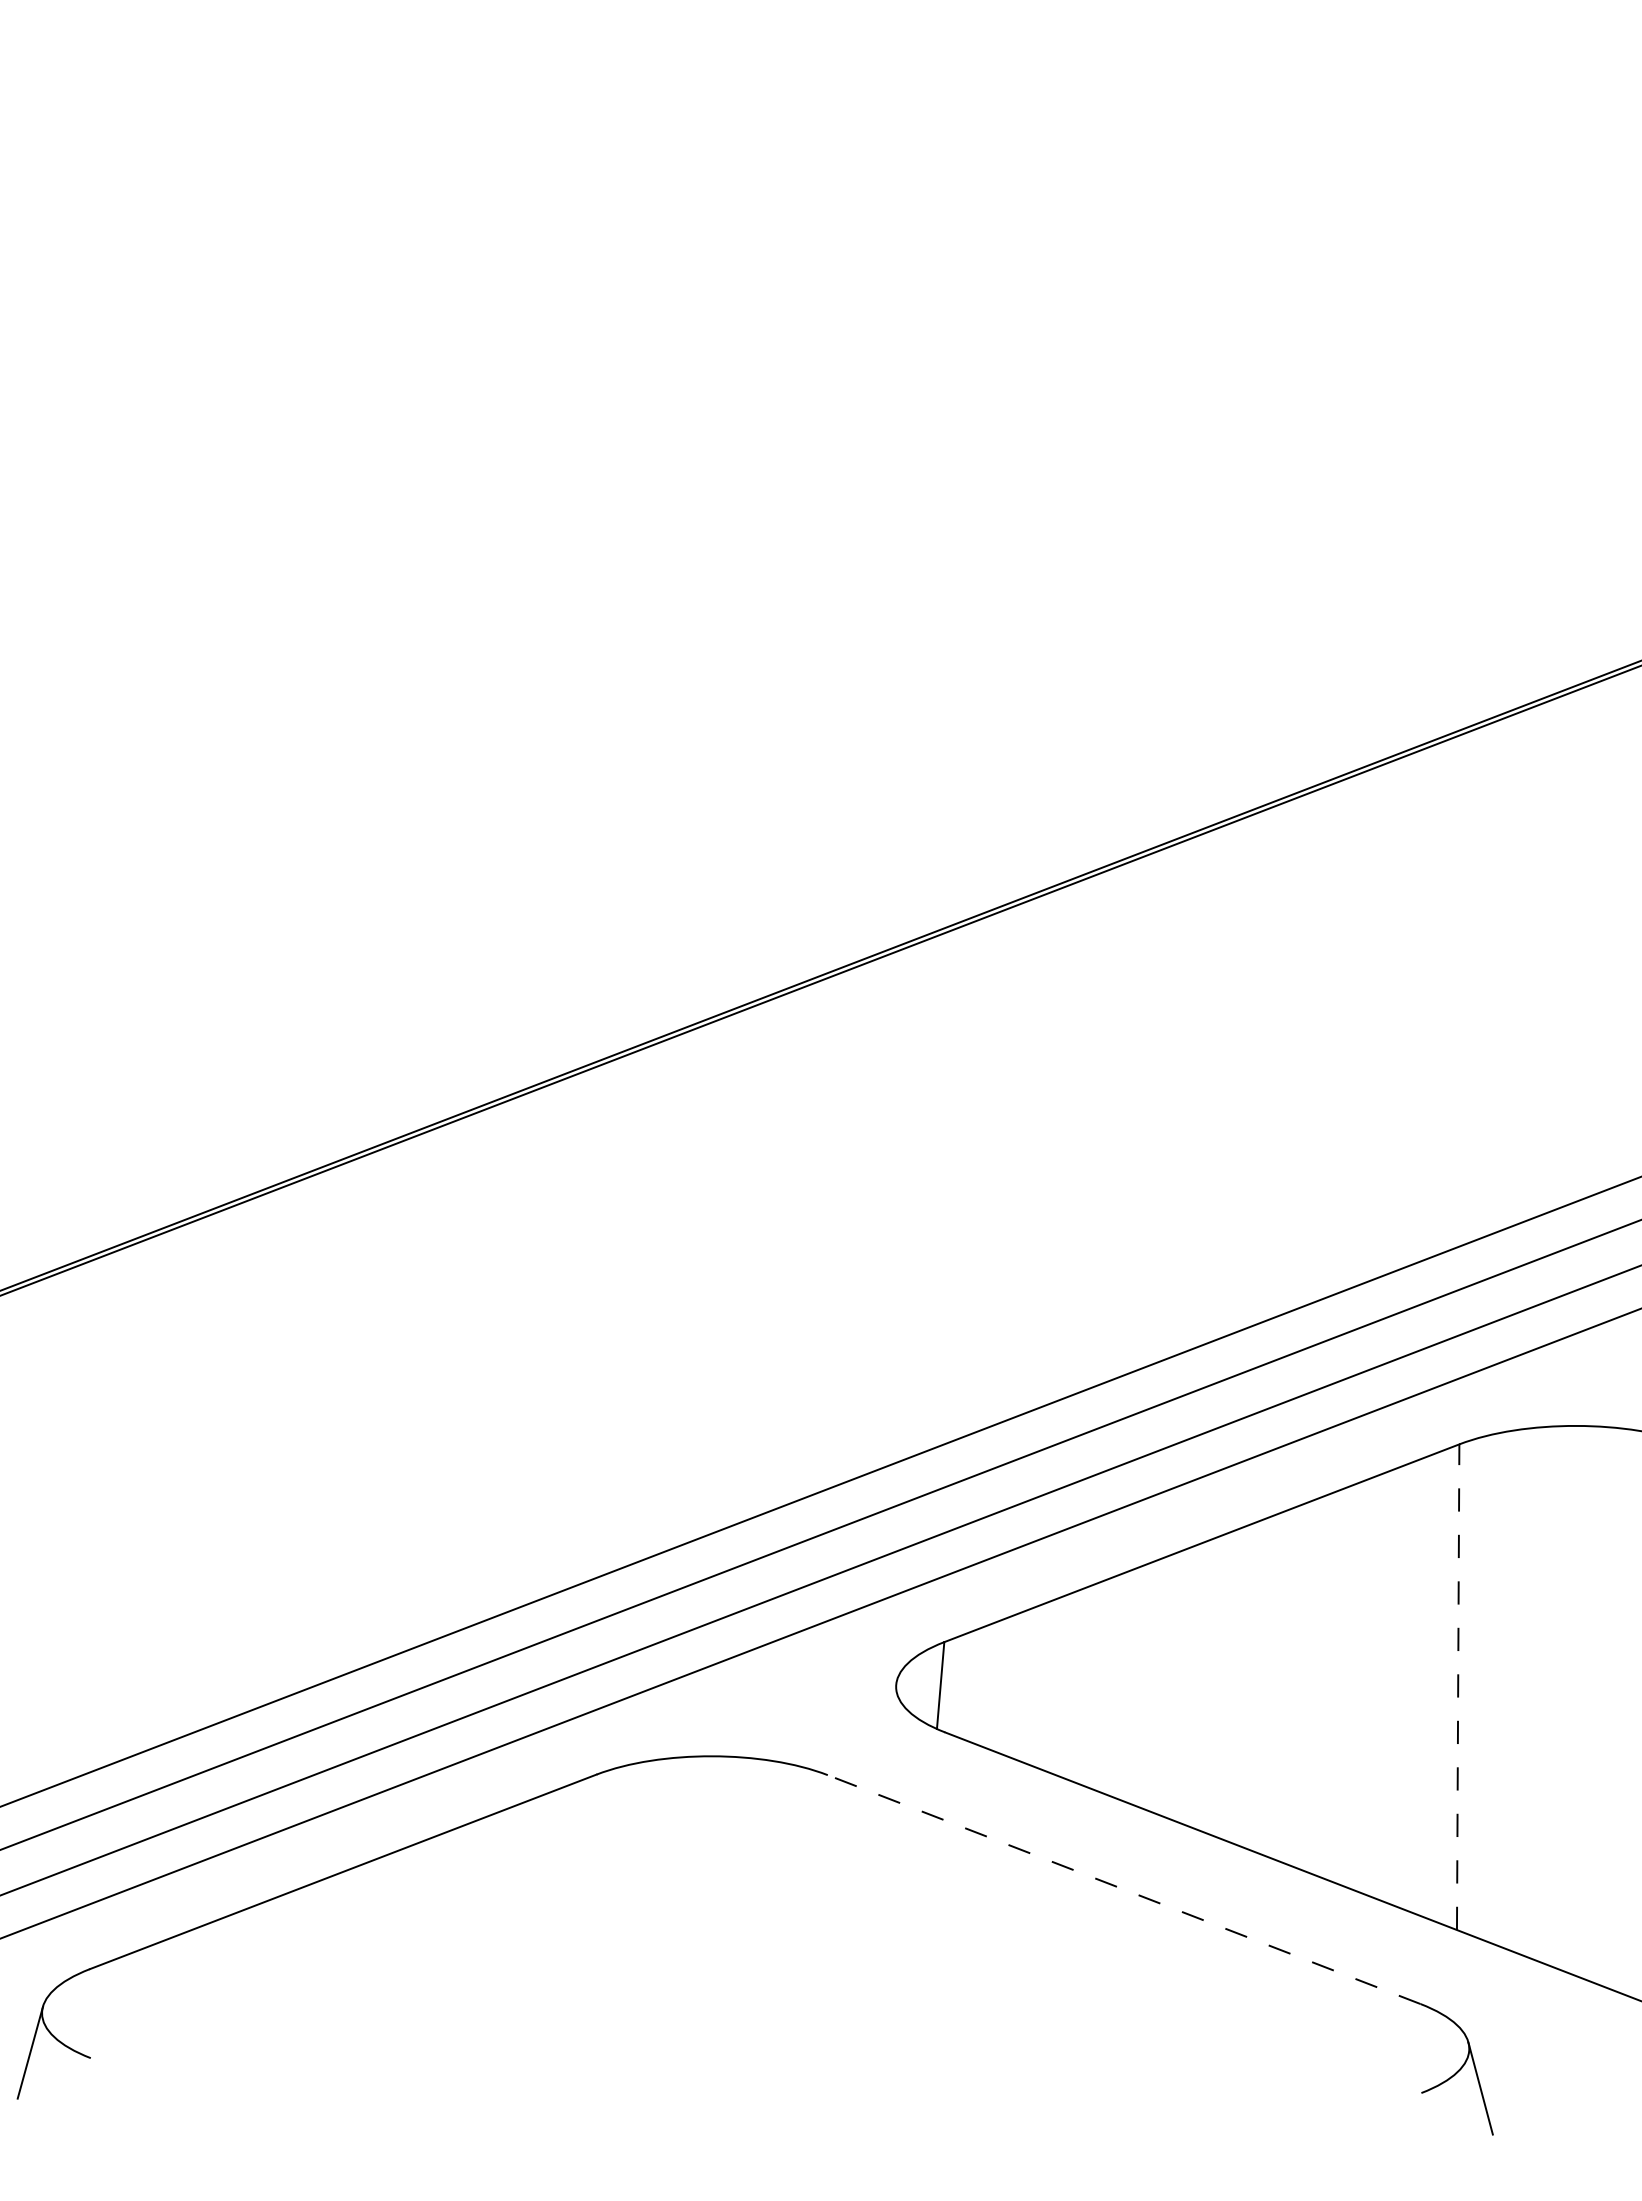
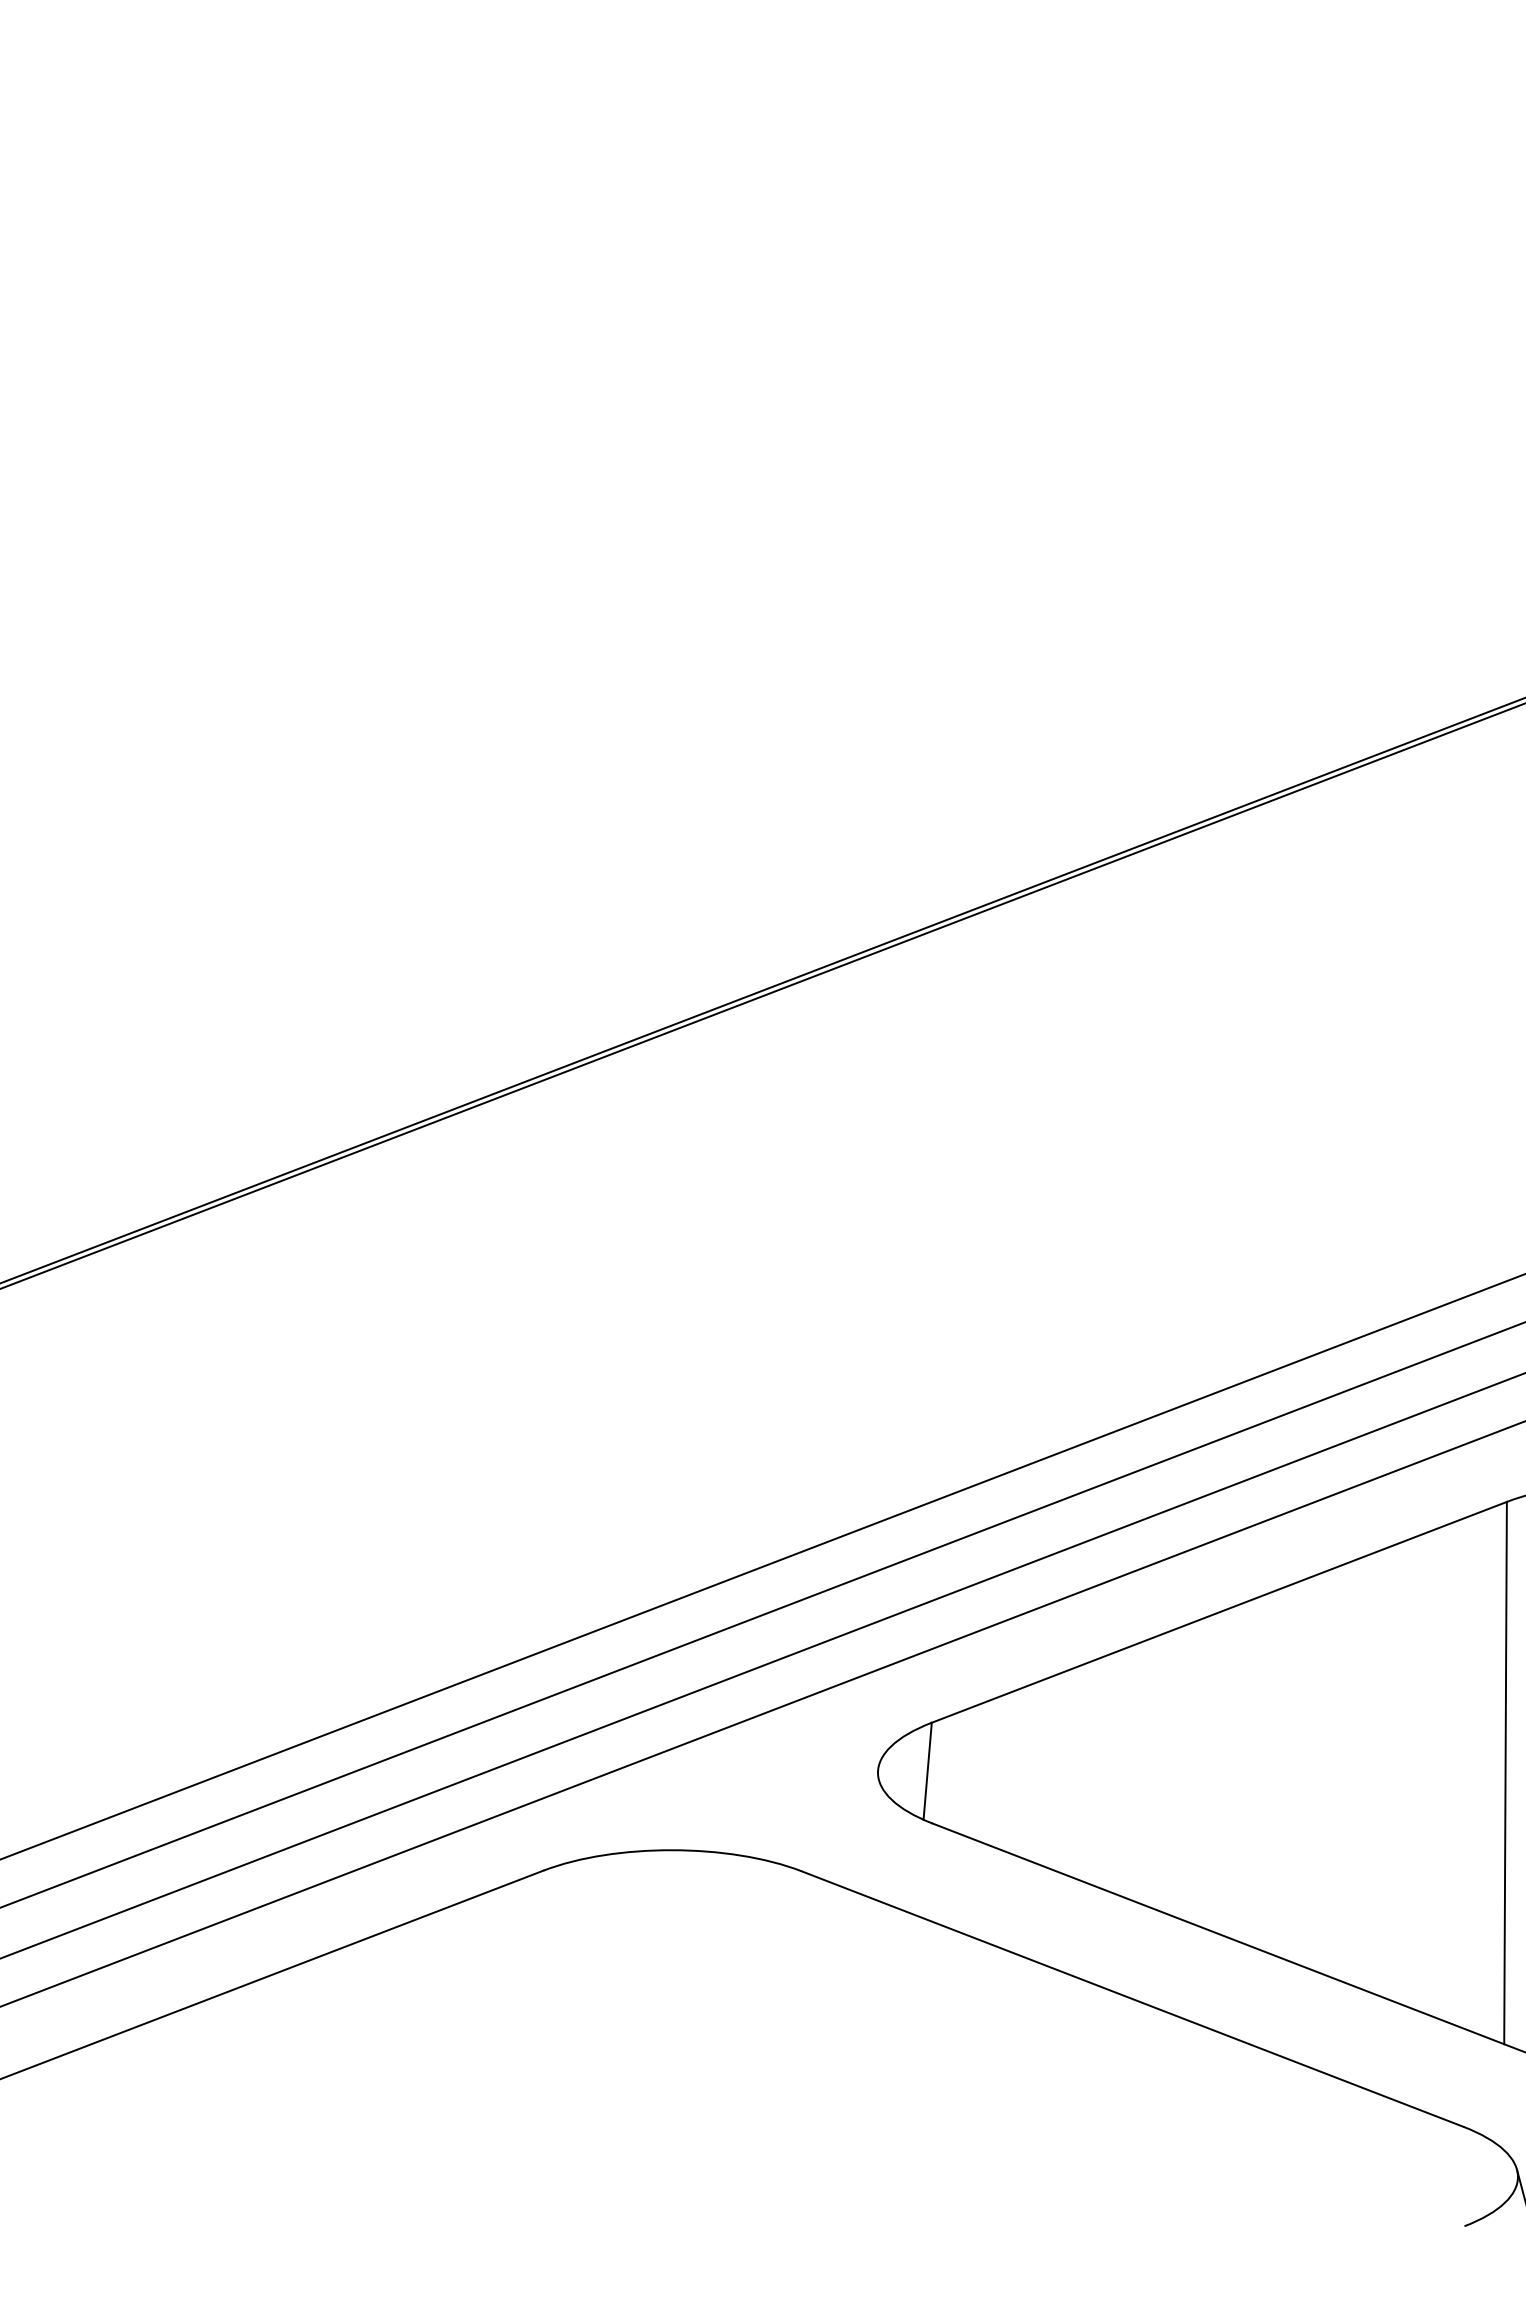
line: (1458, 1687) -> (1505, 1773), dashed -> solid
line: (1124, 1889) -> (1132, 1998), dashed -> solid

